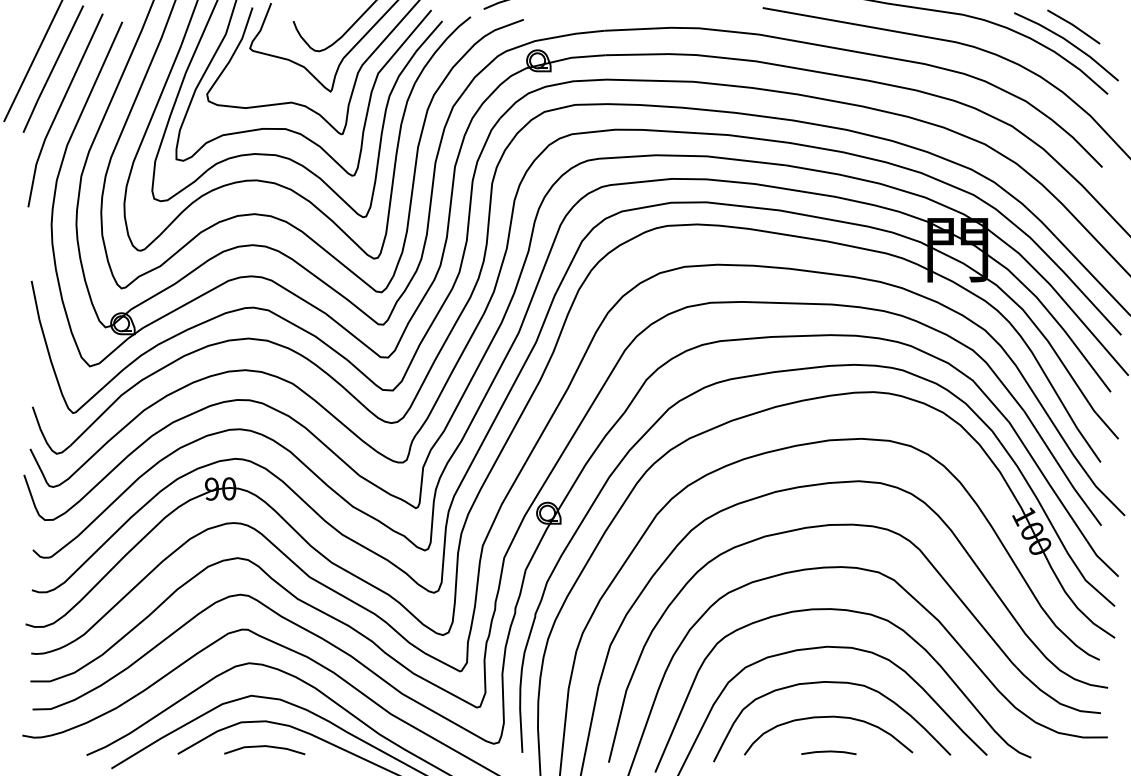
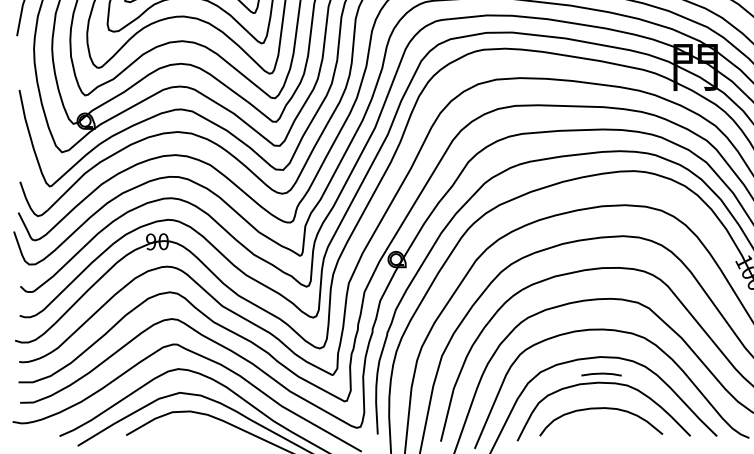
line: (263, 747) -> (188, 430), removed
line: (828, 752) -> (601, 374), moved

